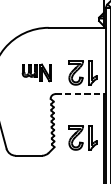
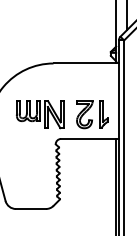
part: (37, 72) -> (40, 114), size x1.43
line: (81, 93) -> (90, 138), dashed -> solid
part: (82, 137) -> (92, 188), removed

